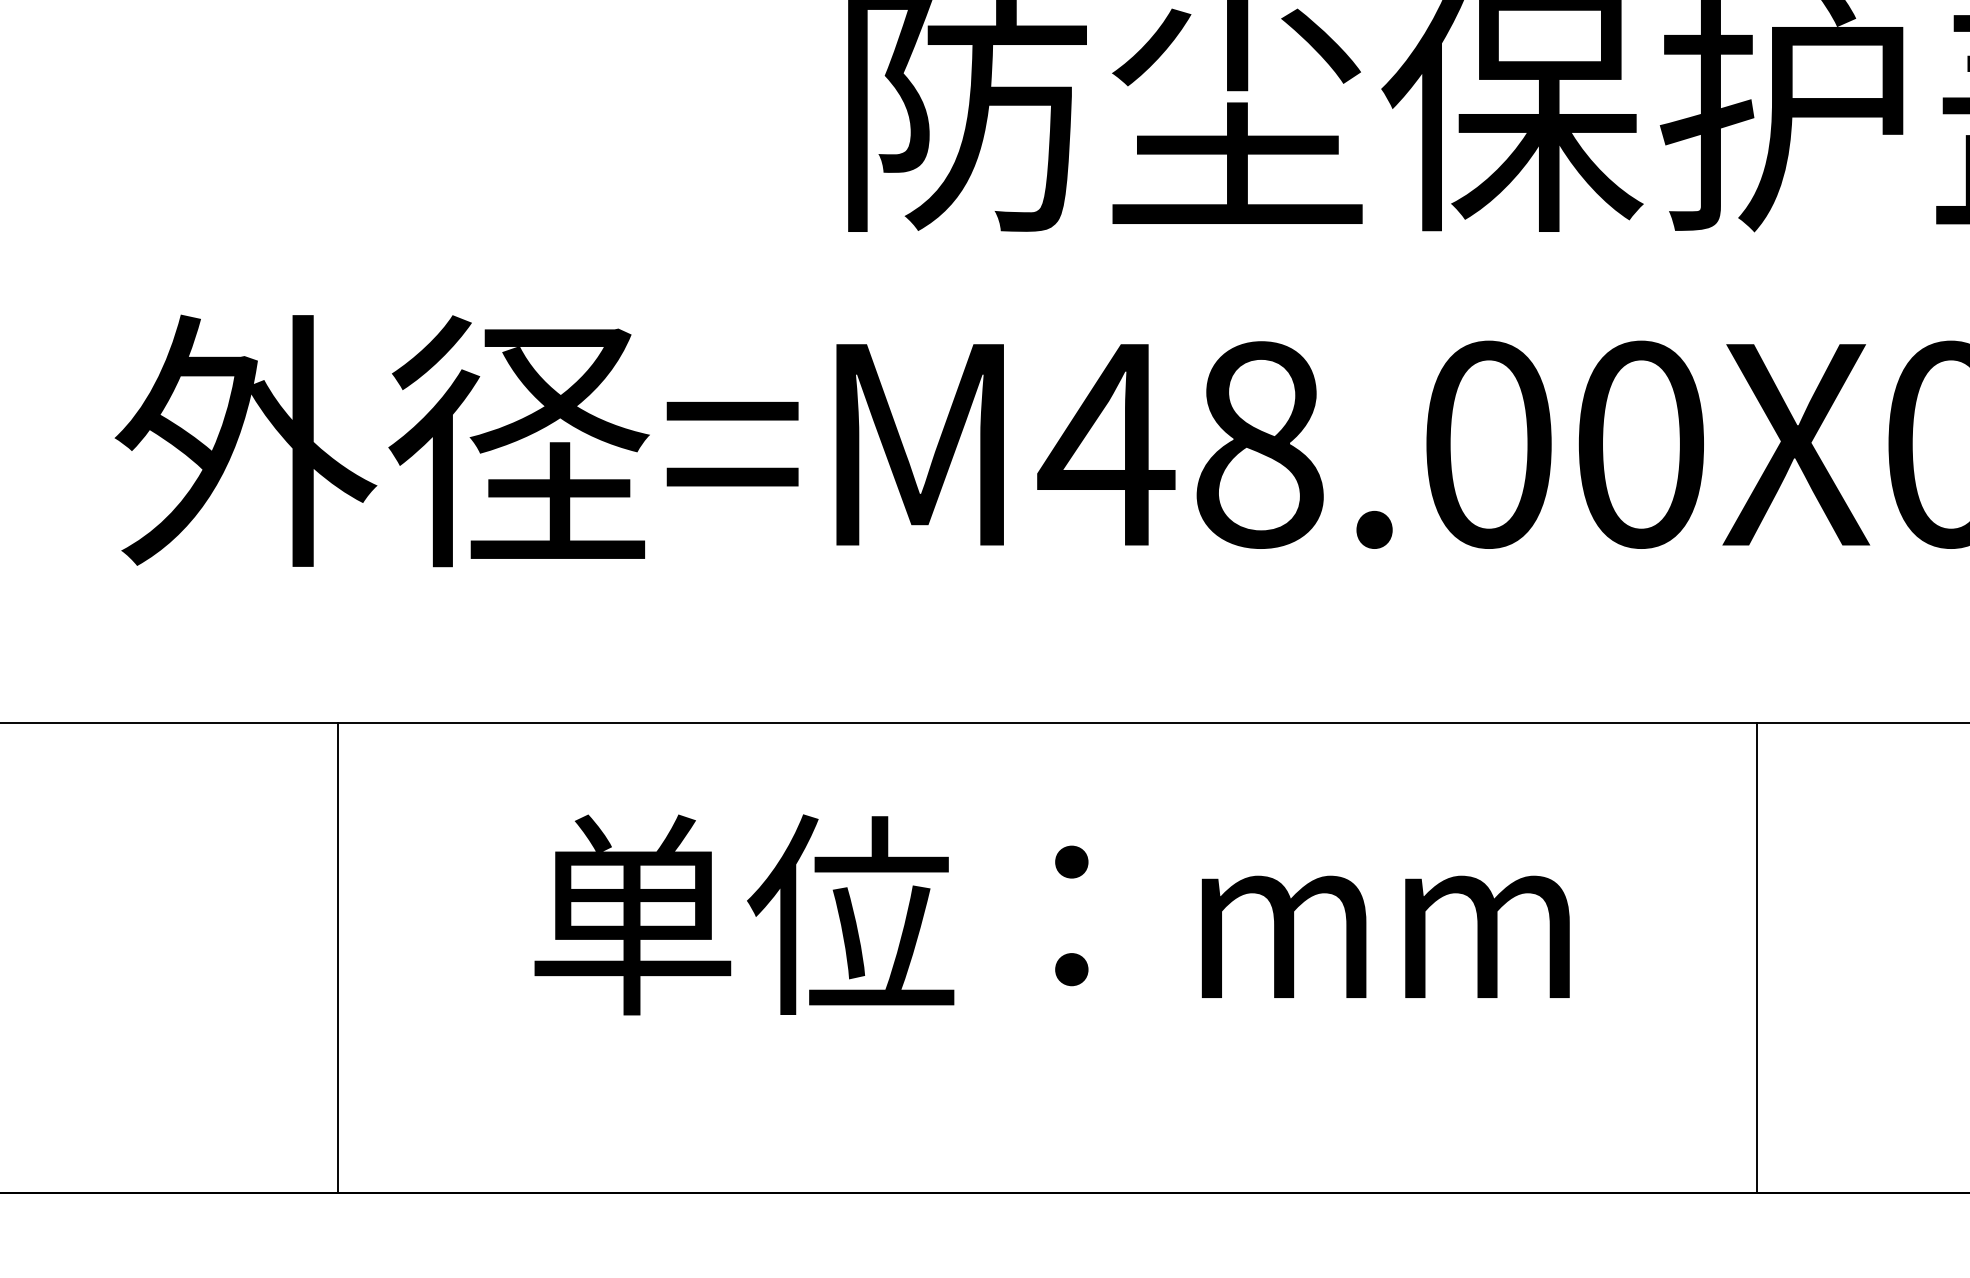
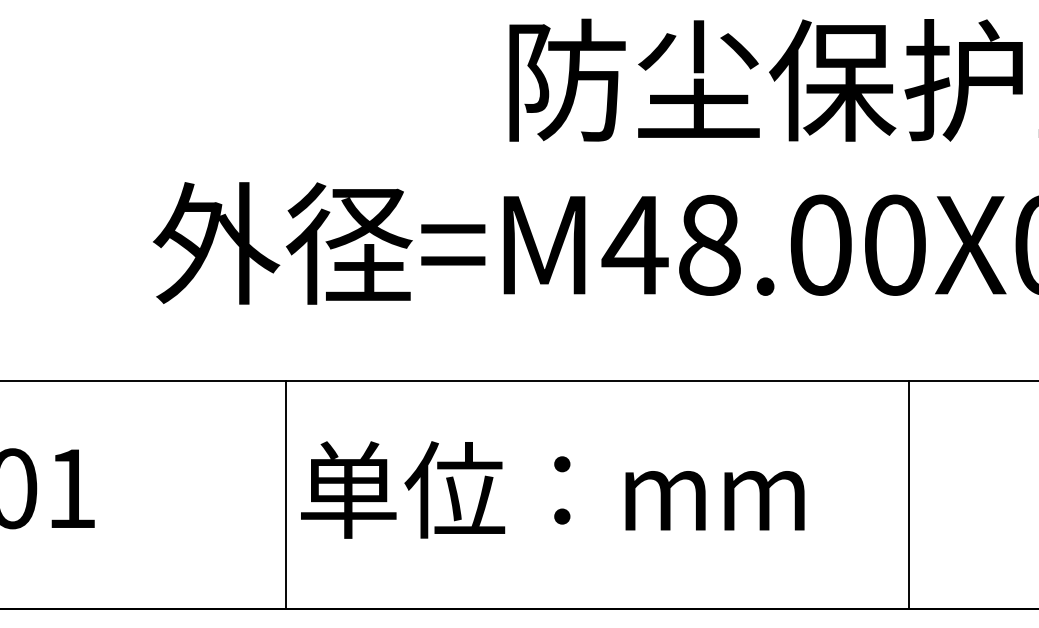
text: (1051, 913) -> (552, 489), moved
line: (338, 957) -> (286, 494), moved
line: (1756, 957) -> (908, 494), moved

